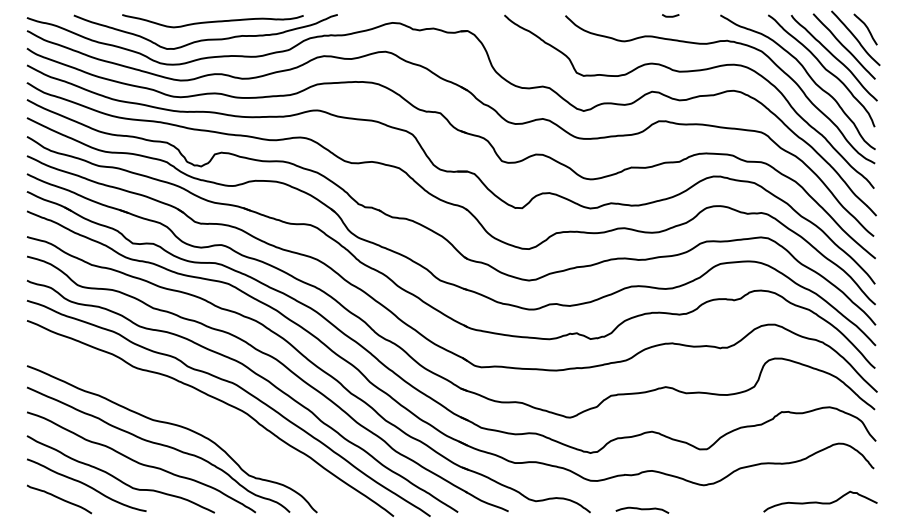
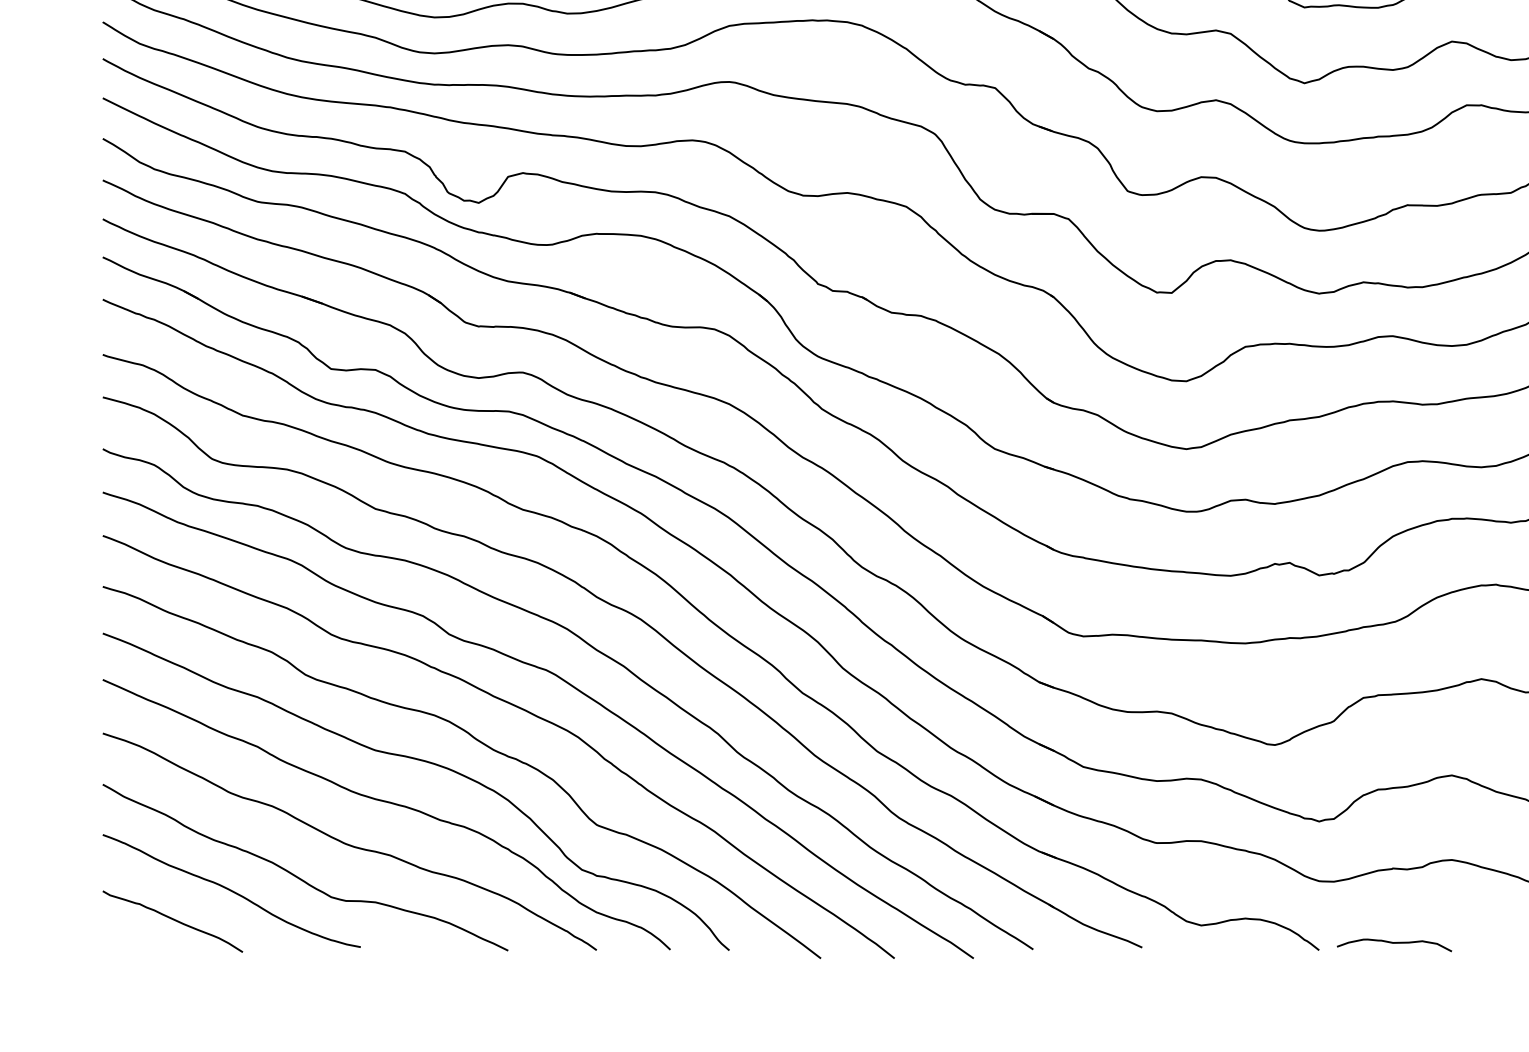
curve: (200, 416) -> (477, 742), added
curve: (642, 509) -> (1394, 943), moved

